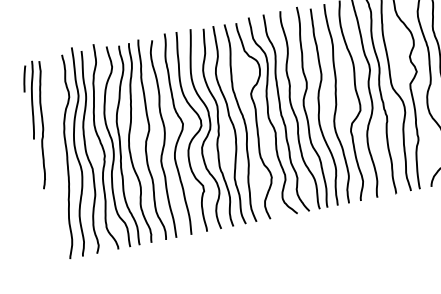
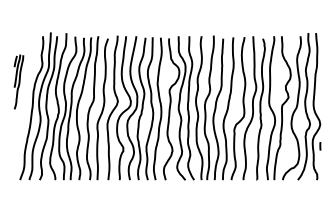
part: (40, 123) -> (18, 81), size x0.6

